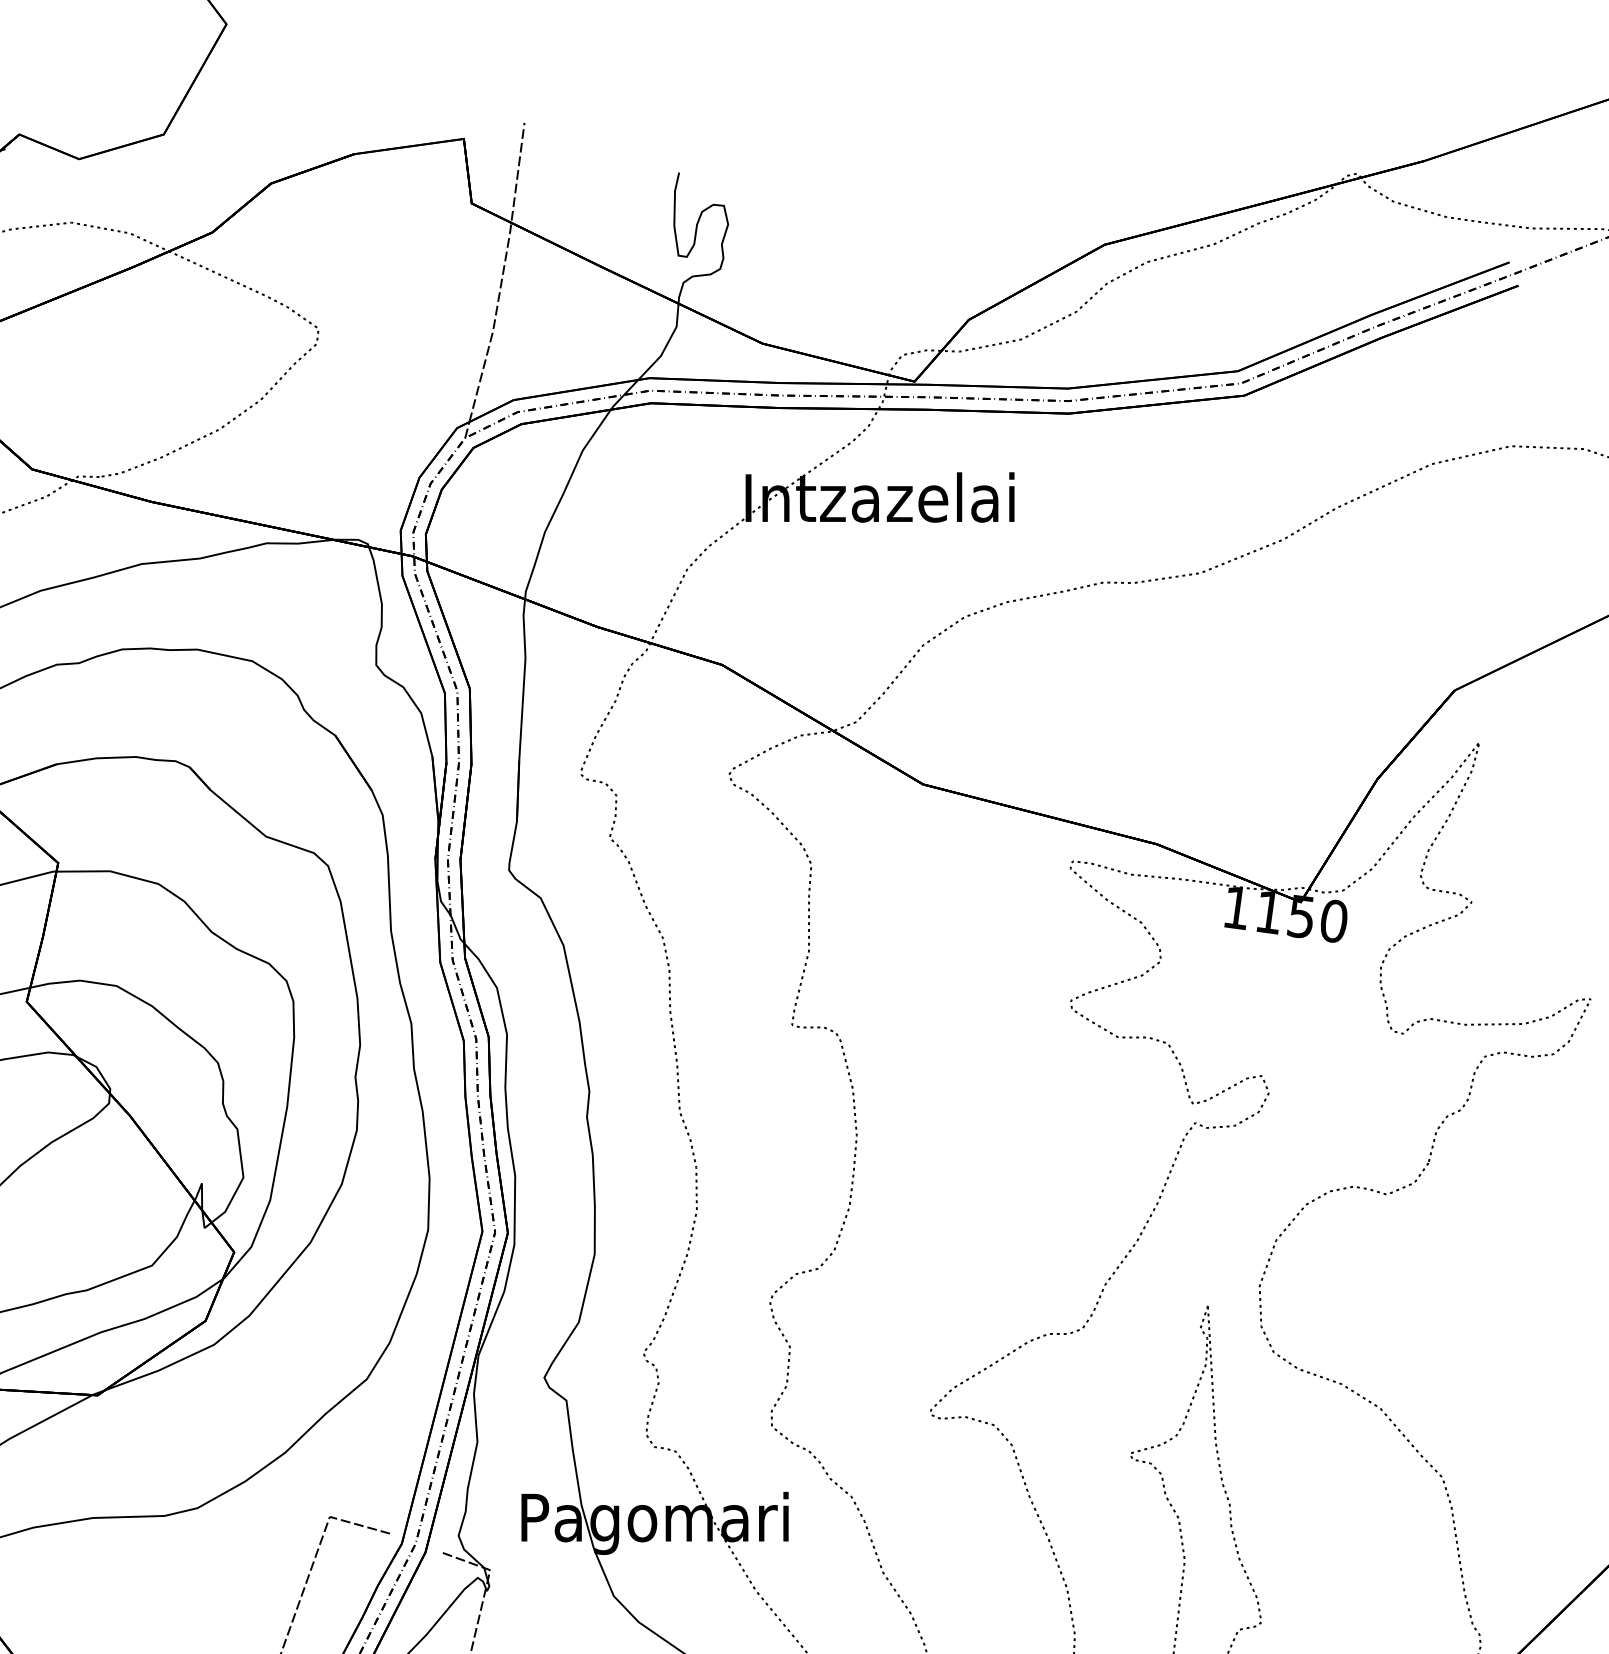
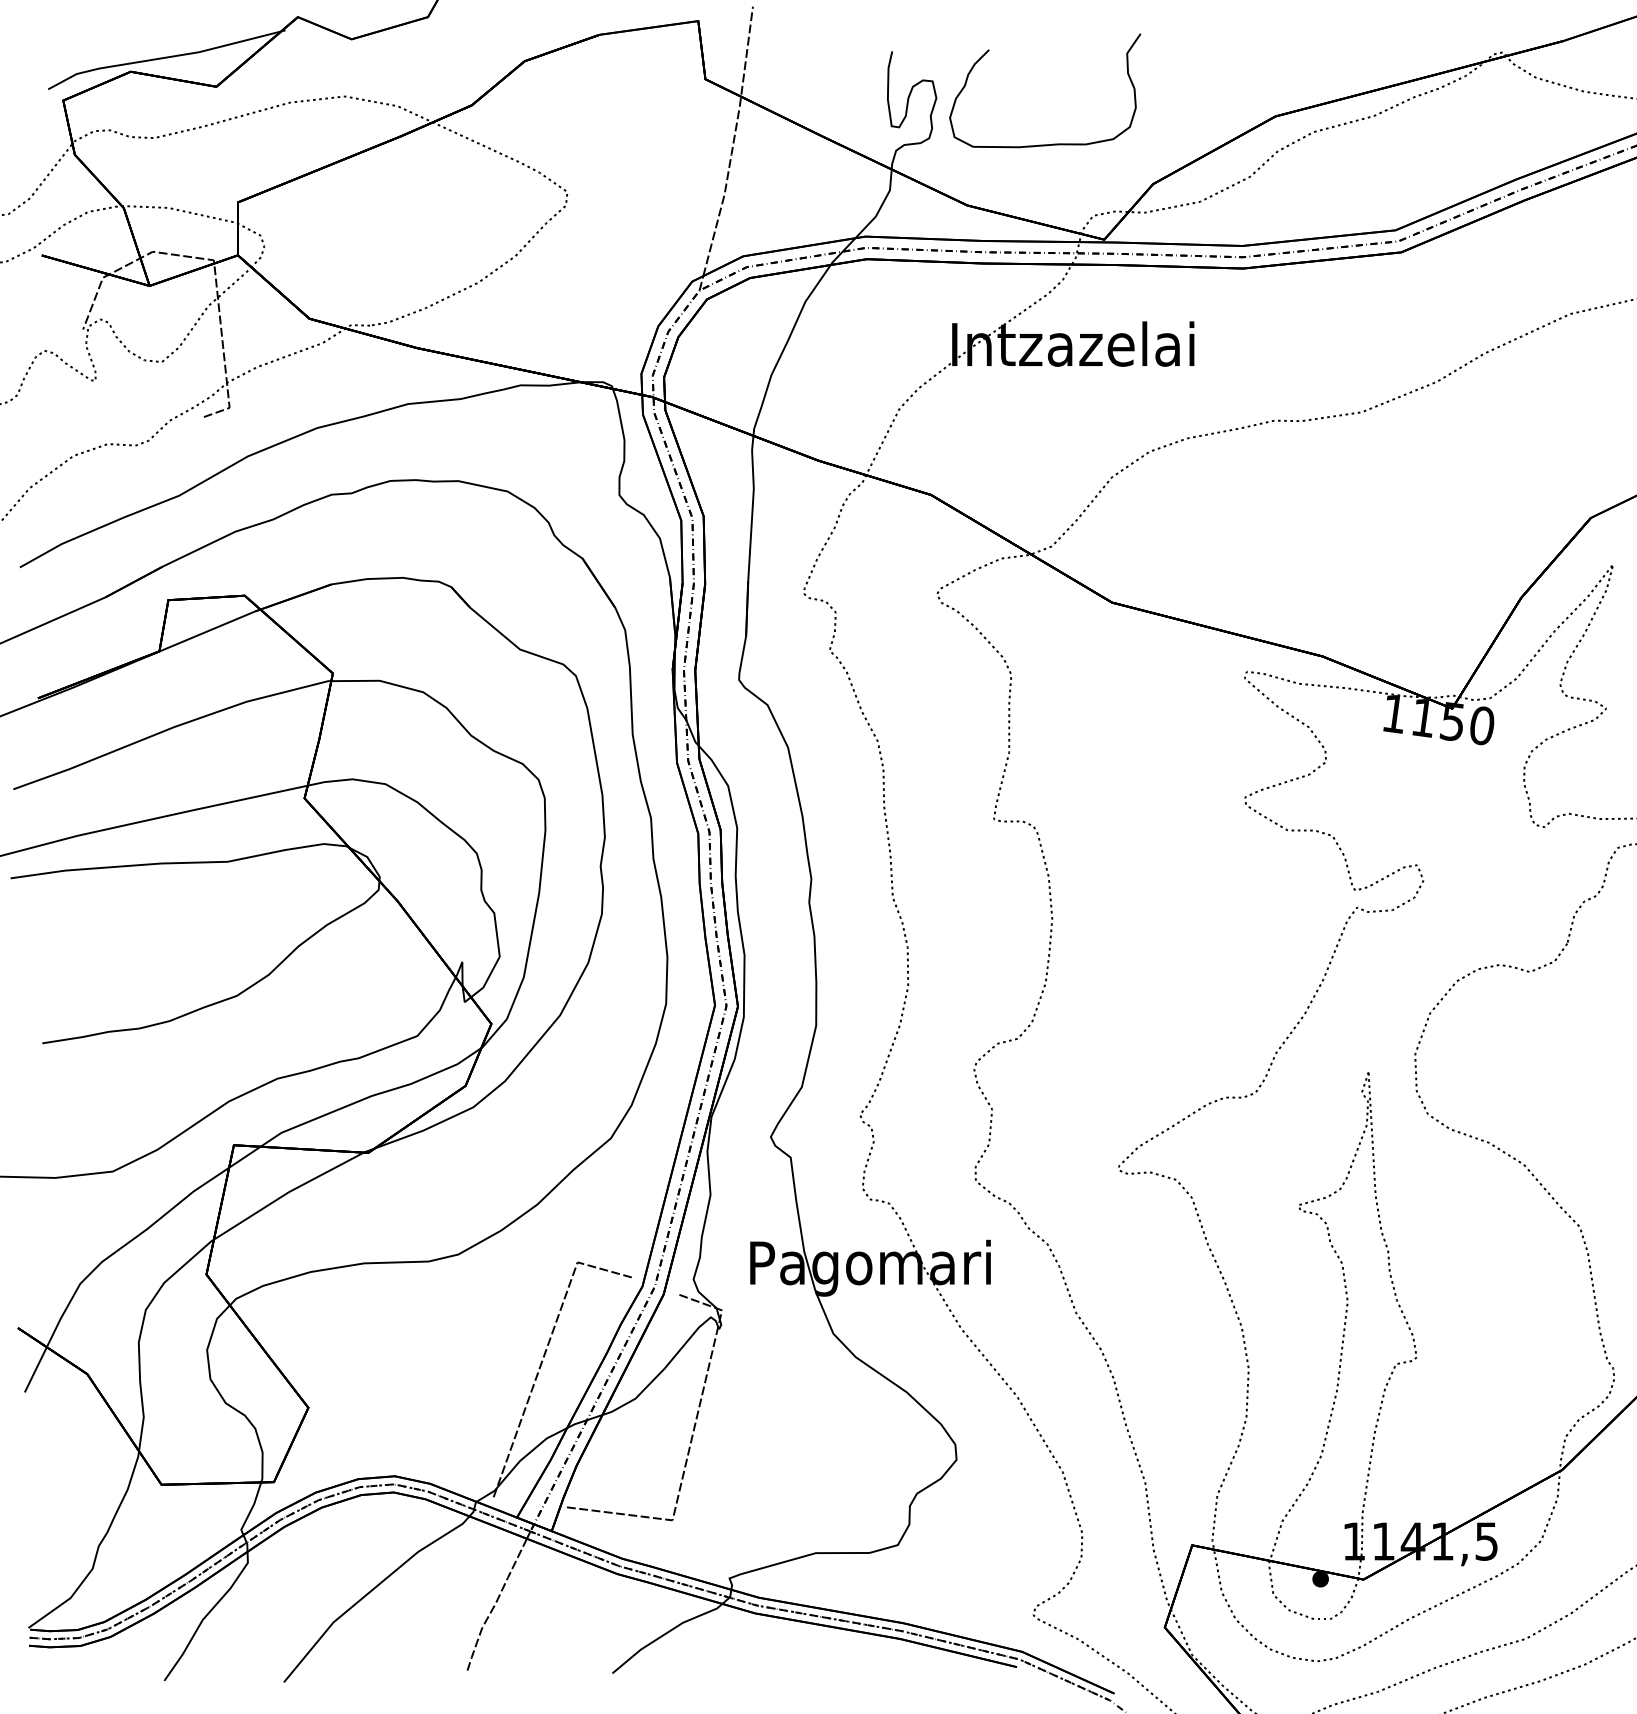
curve: (857, 274) -> (1052, 143), added

